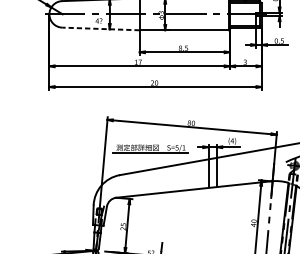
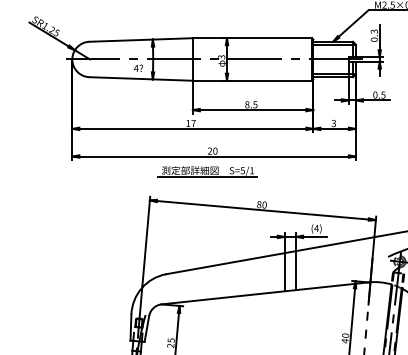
line: (101, 28) -> (141, 78), dashed -> solid
part: (150, 148) -> (207, 171), moved

